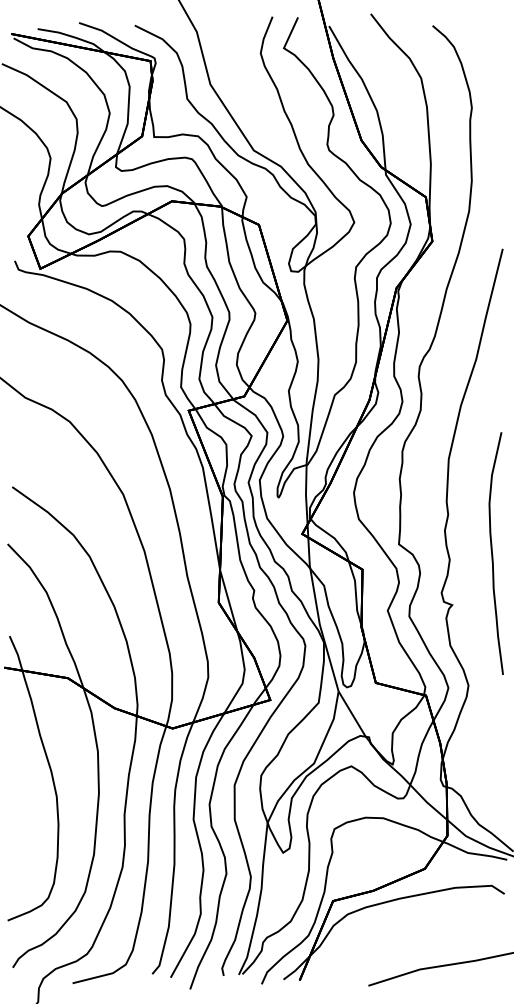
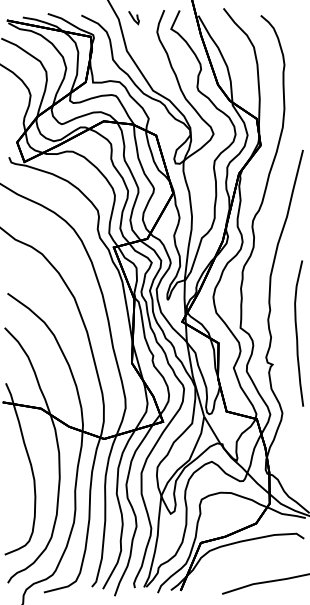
curve: (221, 30) -> (133, 18), added

